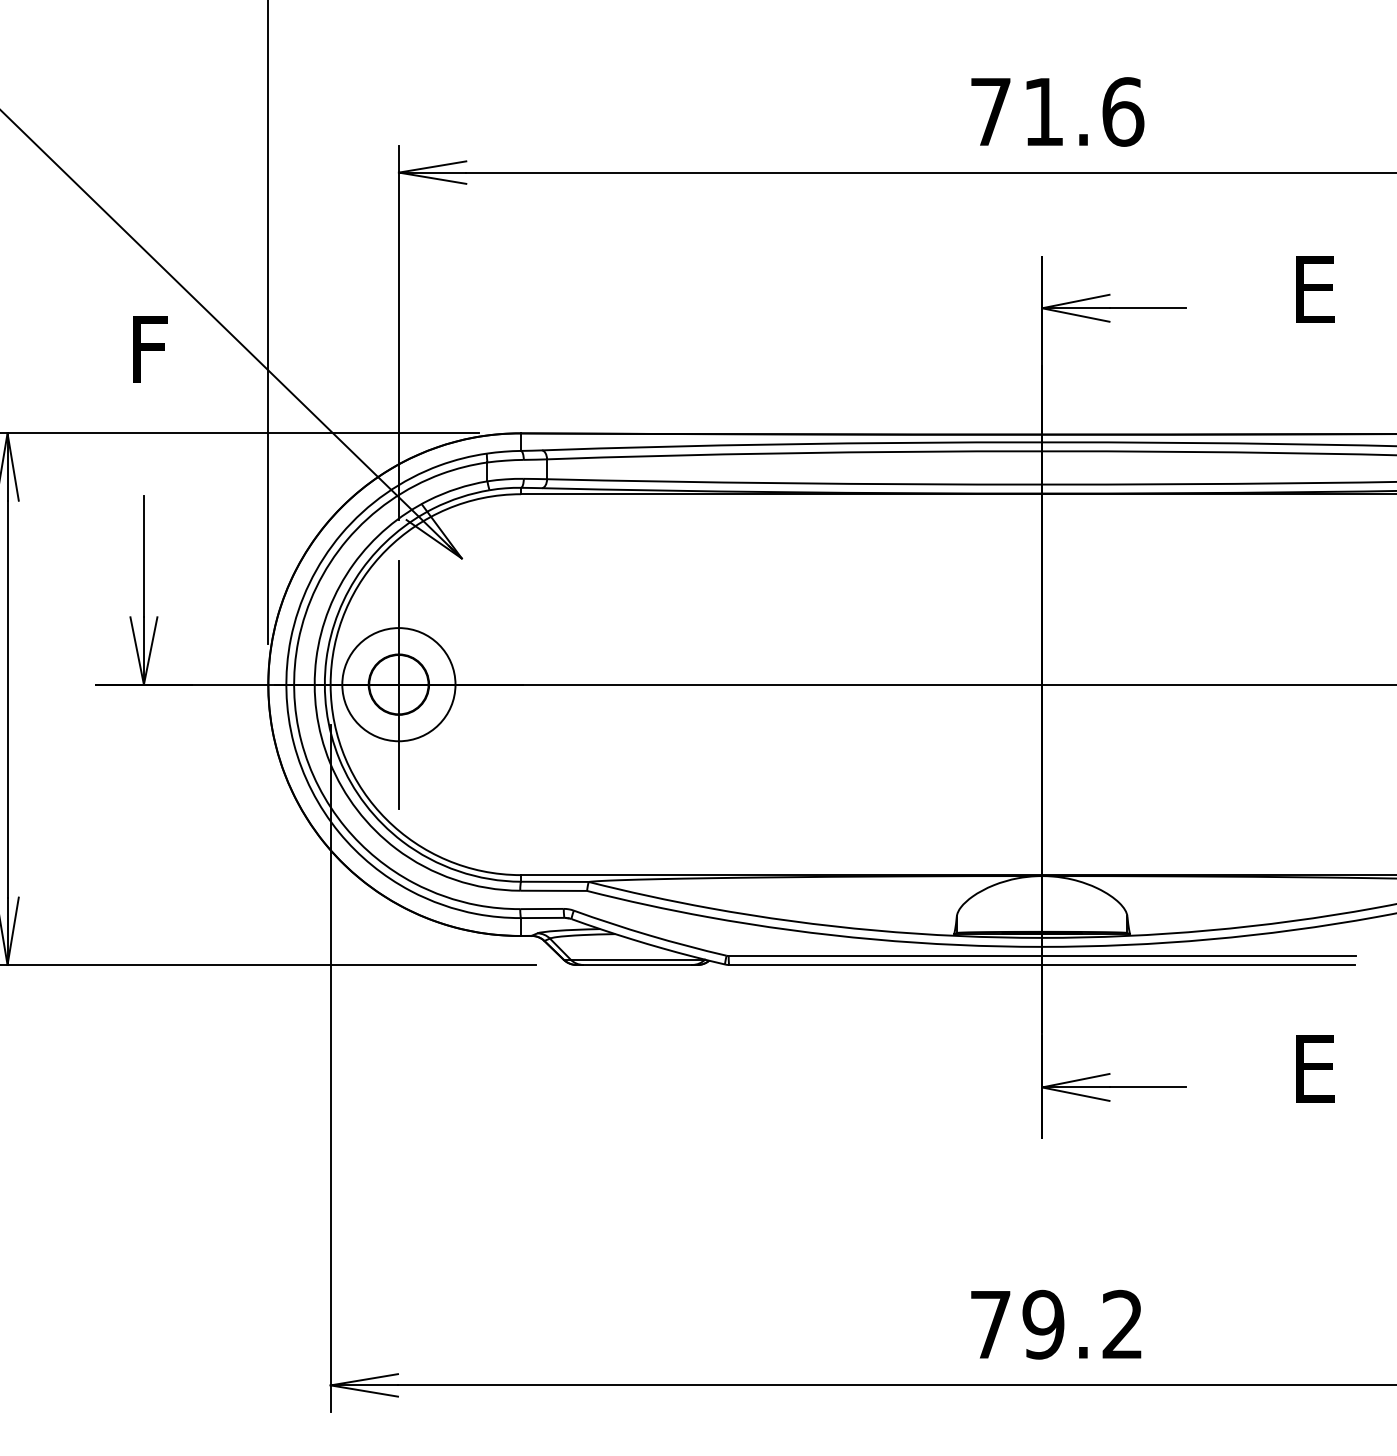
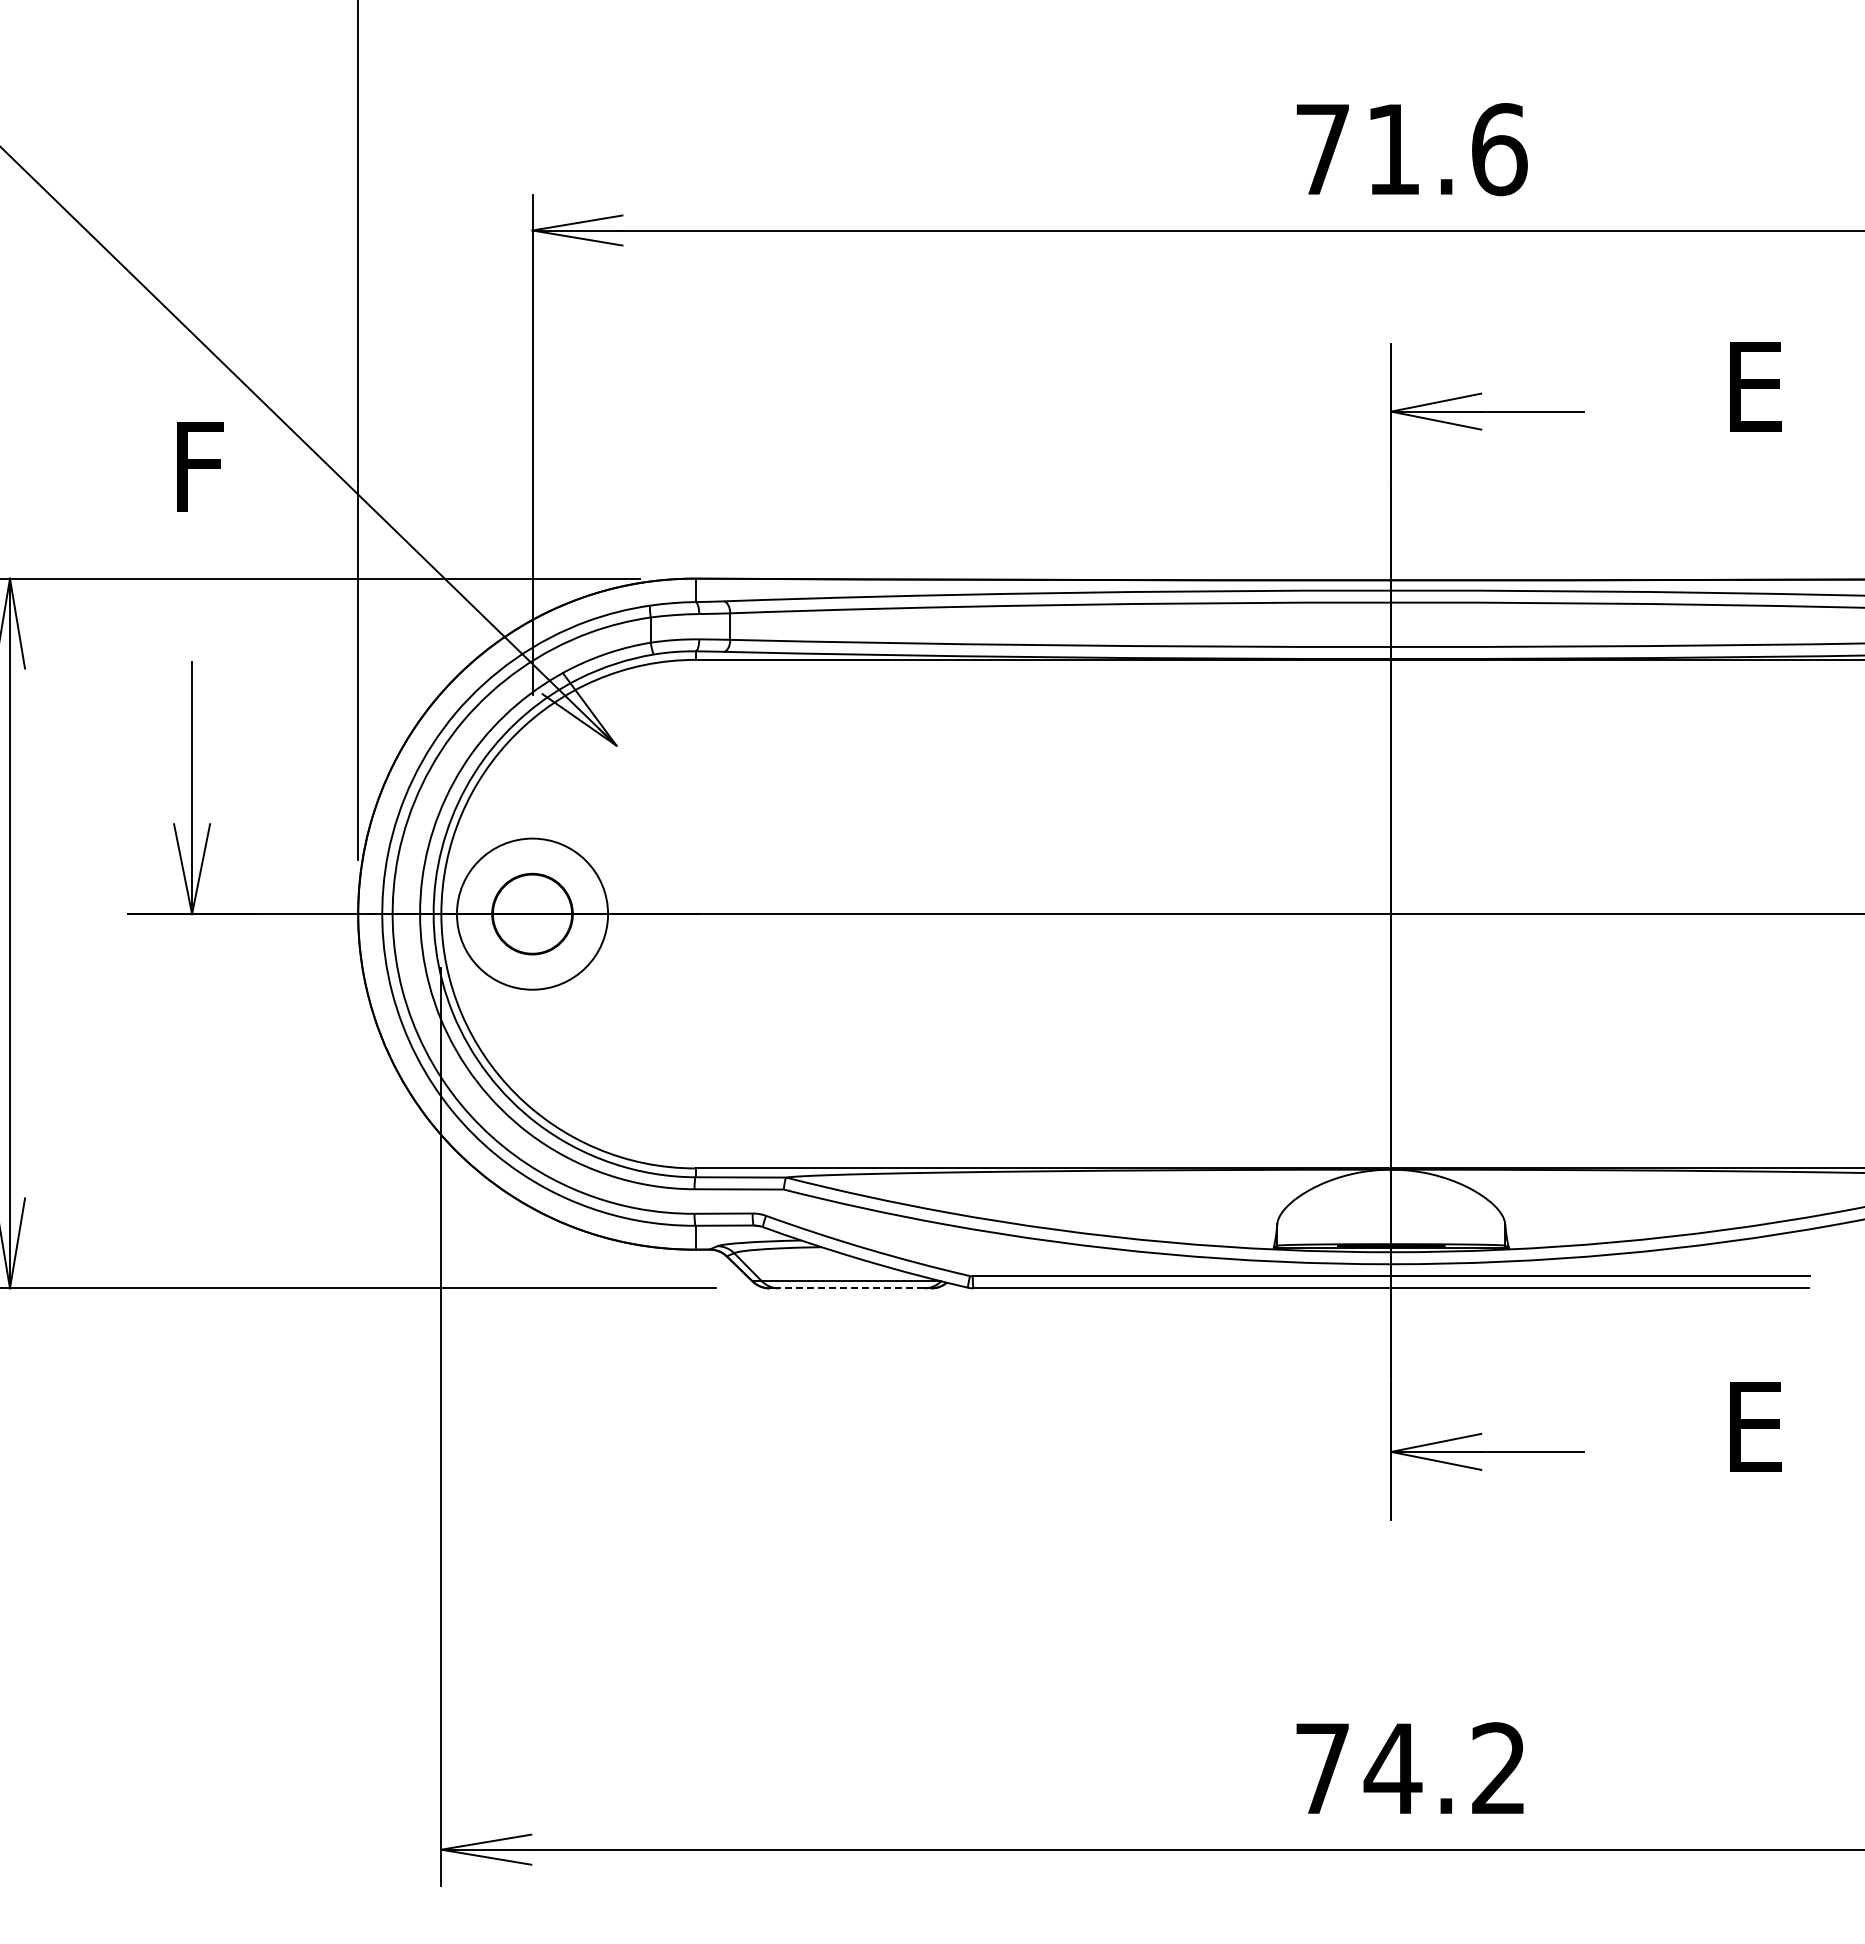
line: (398, 684) -> (532, 913), removed
line: (637, 965) -> (851, 1288), solid -> dashed
text: (1043, 1324) -> (1392, 1768), 79.2 -> 74.2

